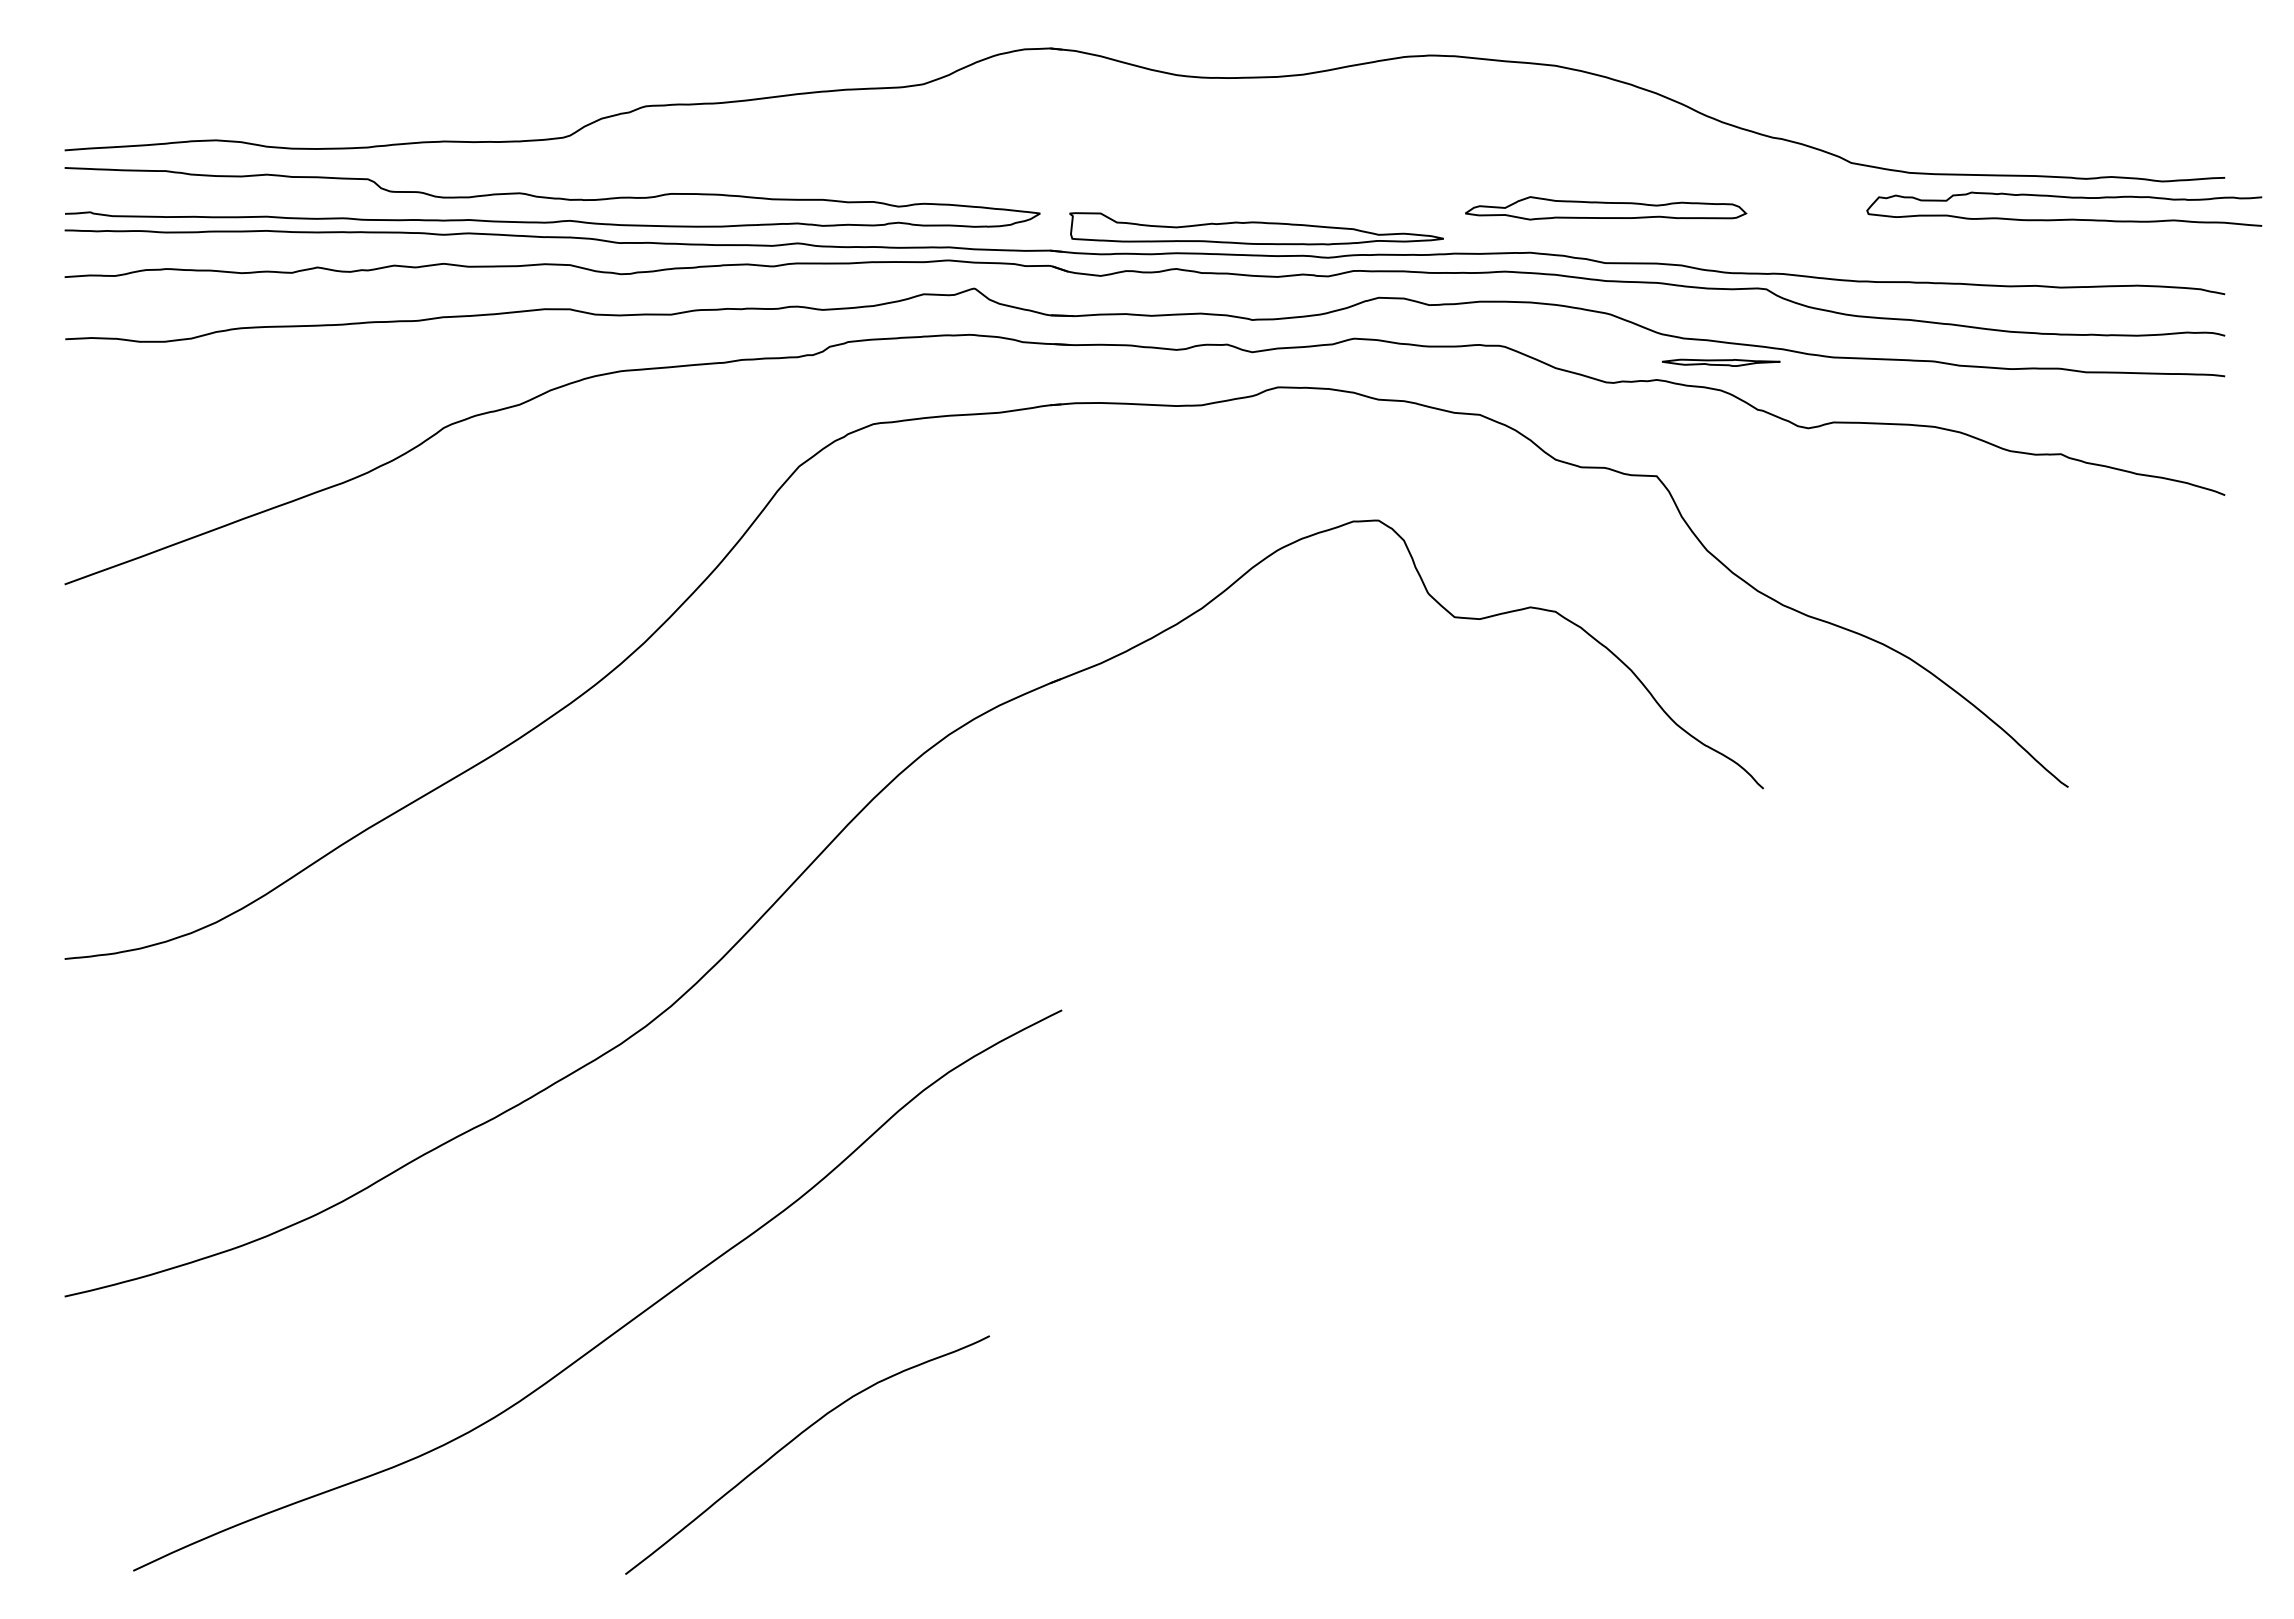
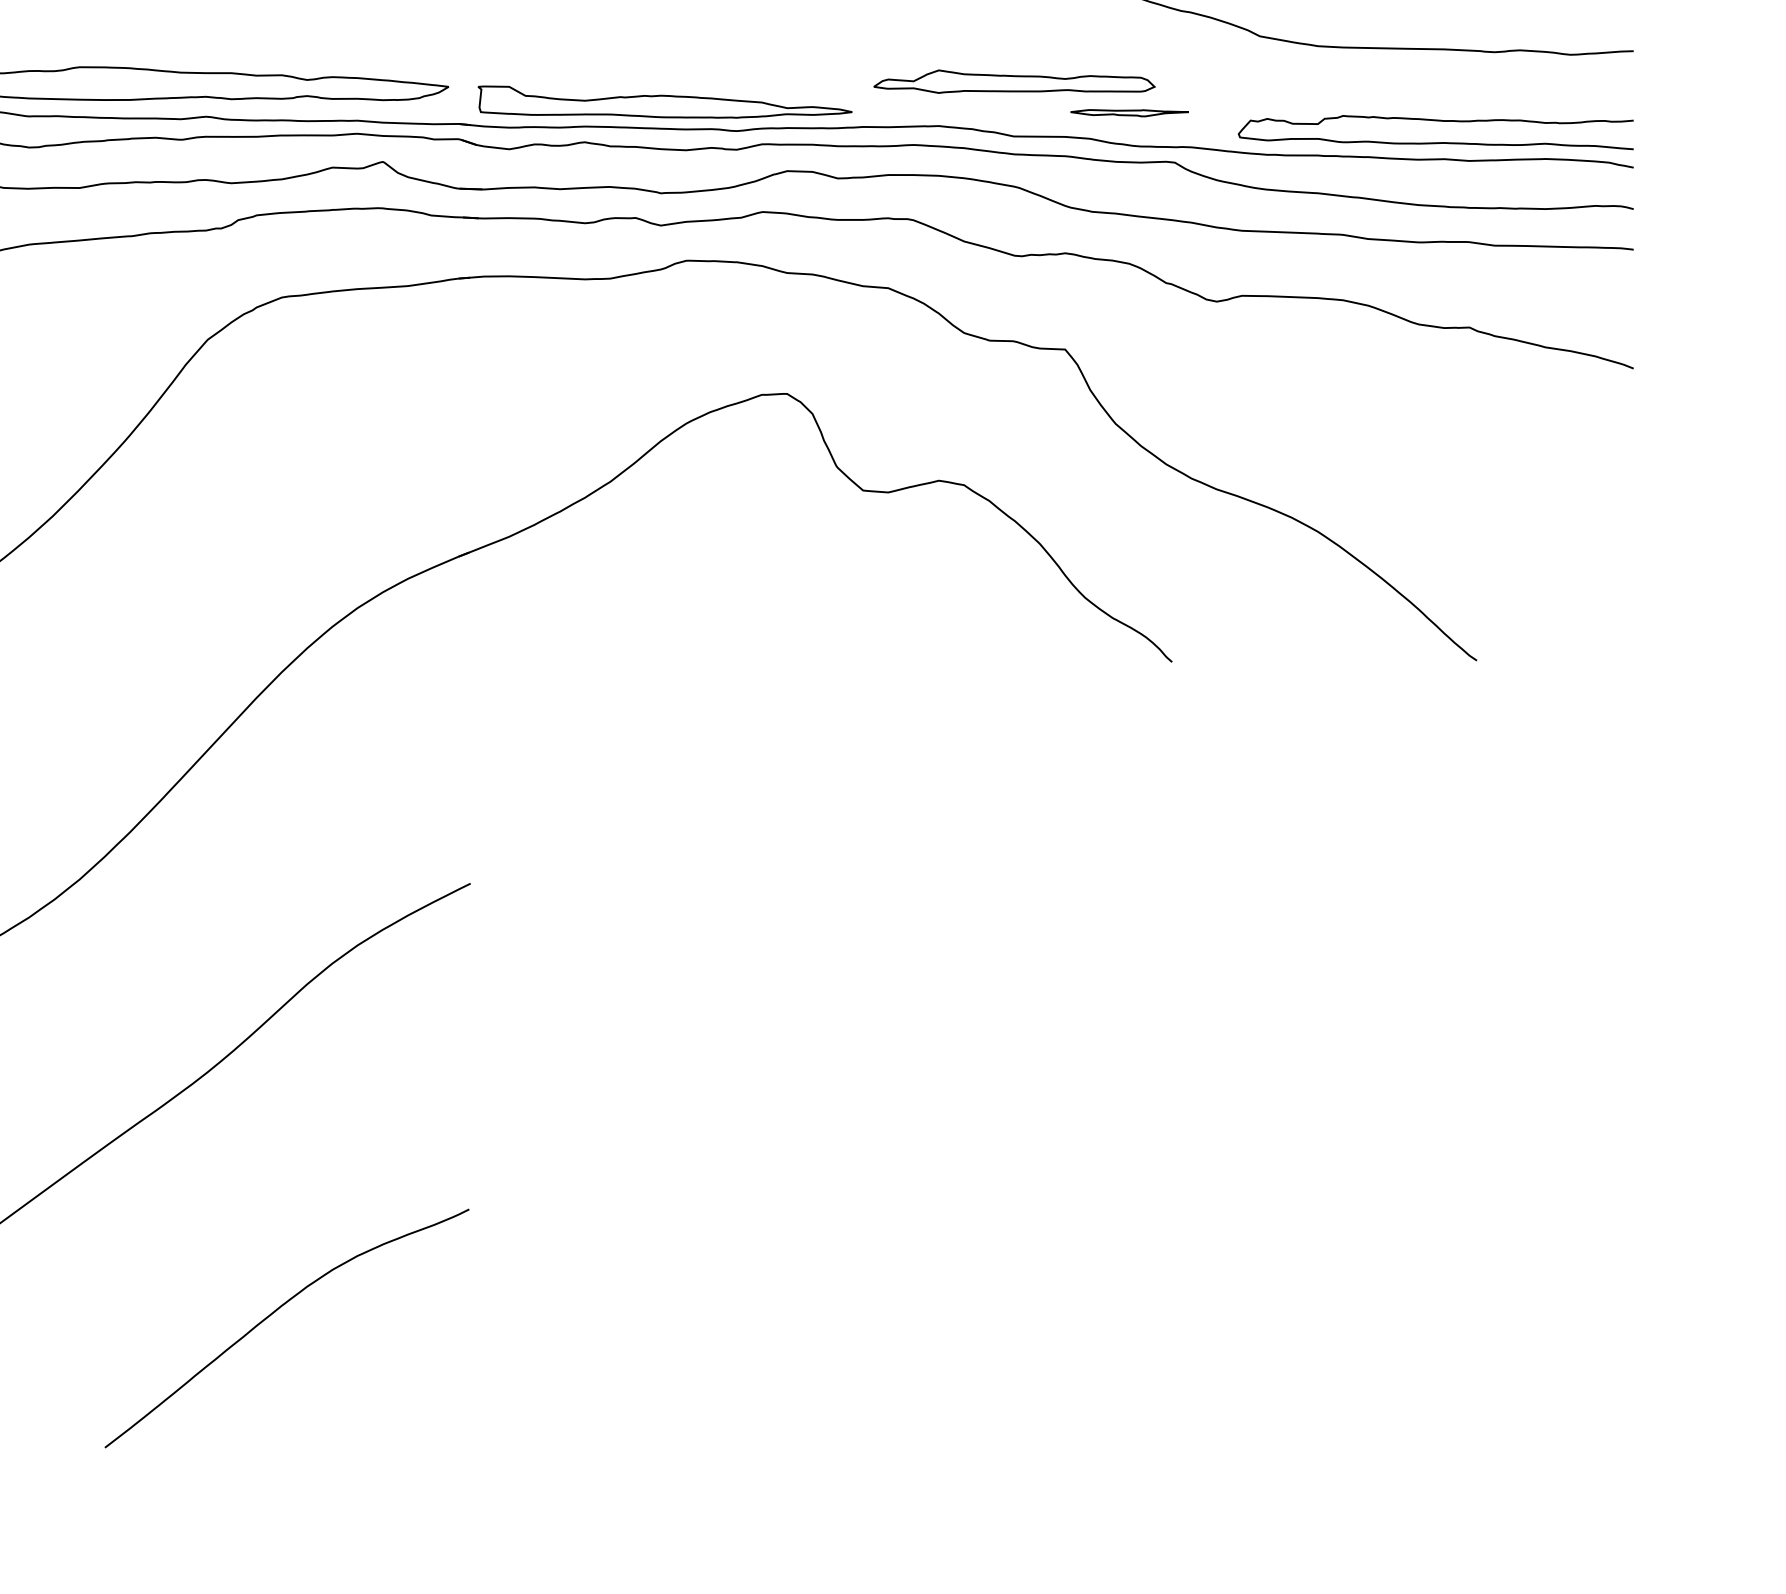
curve: (2065, 218) -> (1437, 141), moved
part: (1721, 362) -> (1130, 112), moved
curve: (795, 1439) -> (275, 1312), moved

